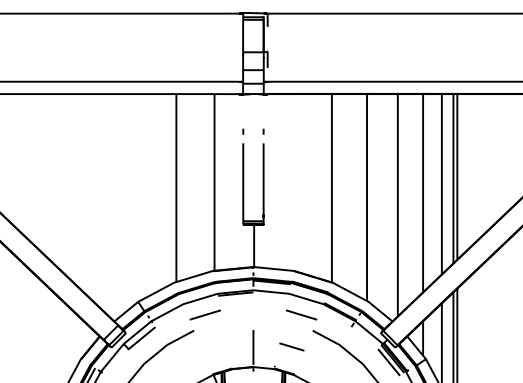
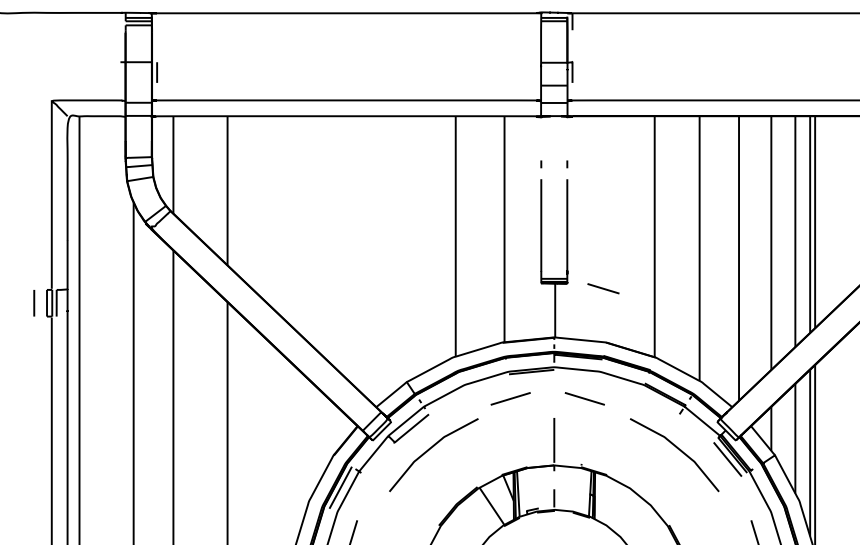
line: (205, 314) -> (510, 398), moved
line: (301, 314) -> (584, 398), moved
line: (291, 346) -> (603, 288), moved

